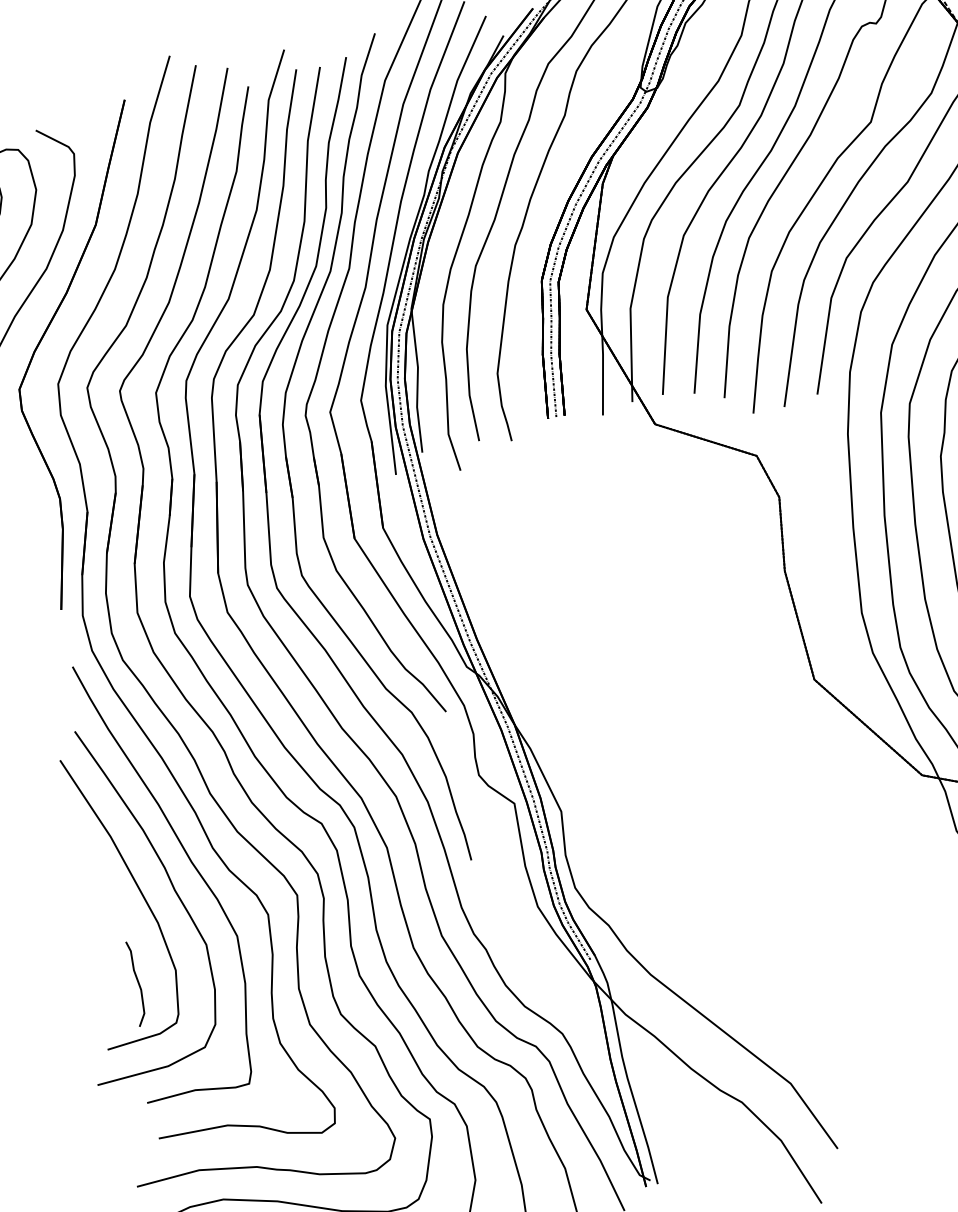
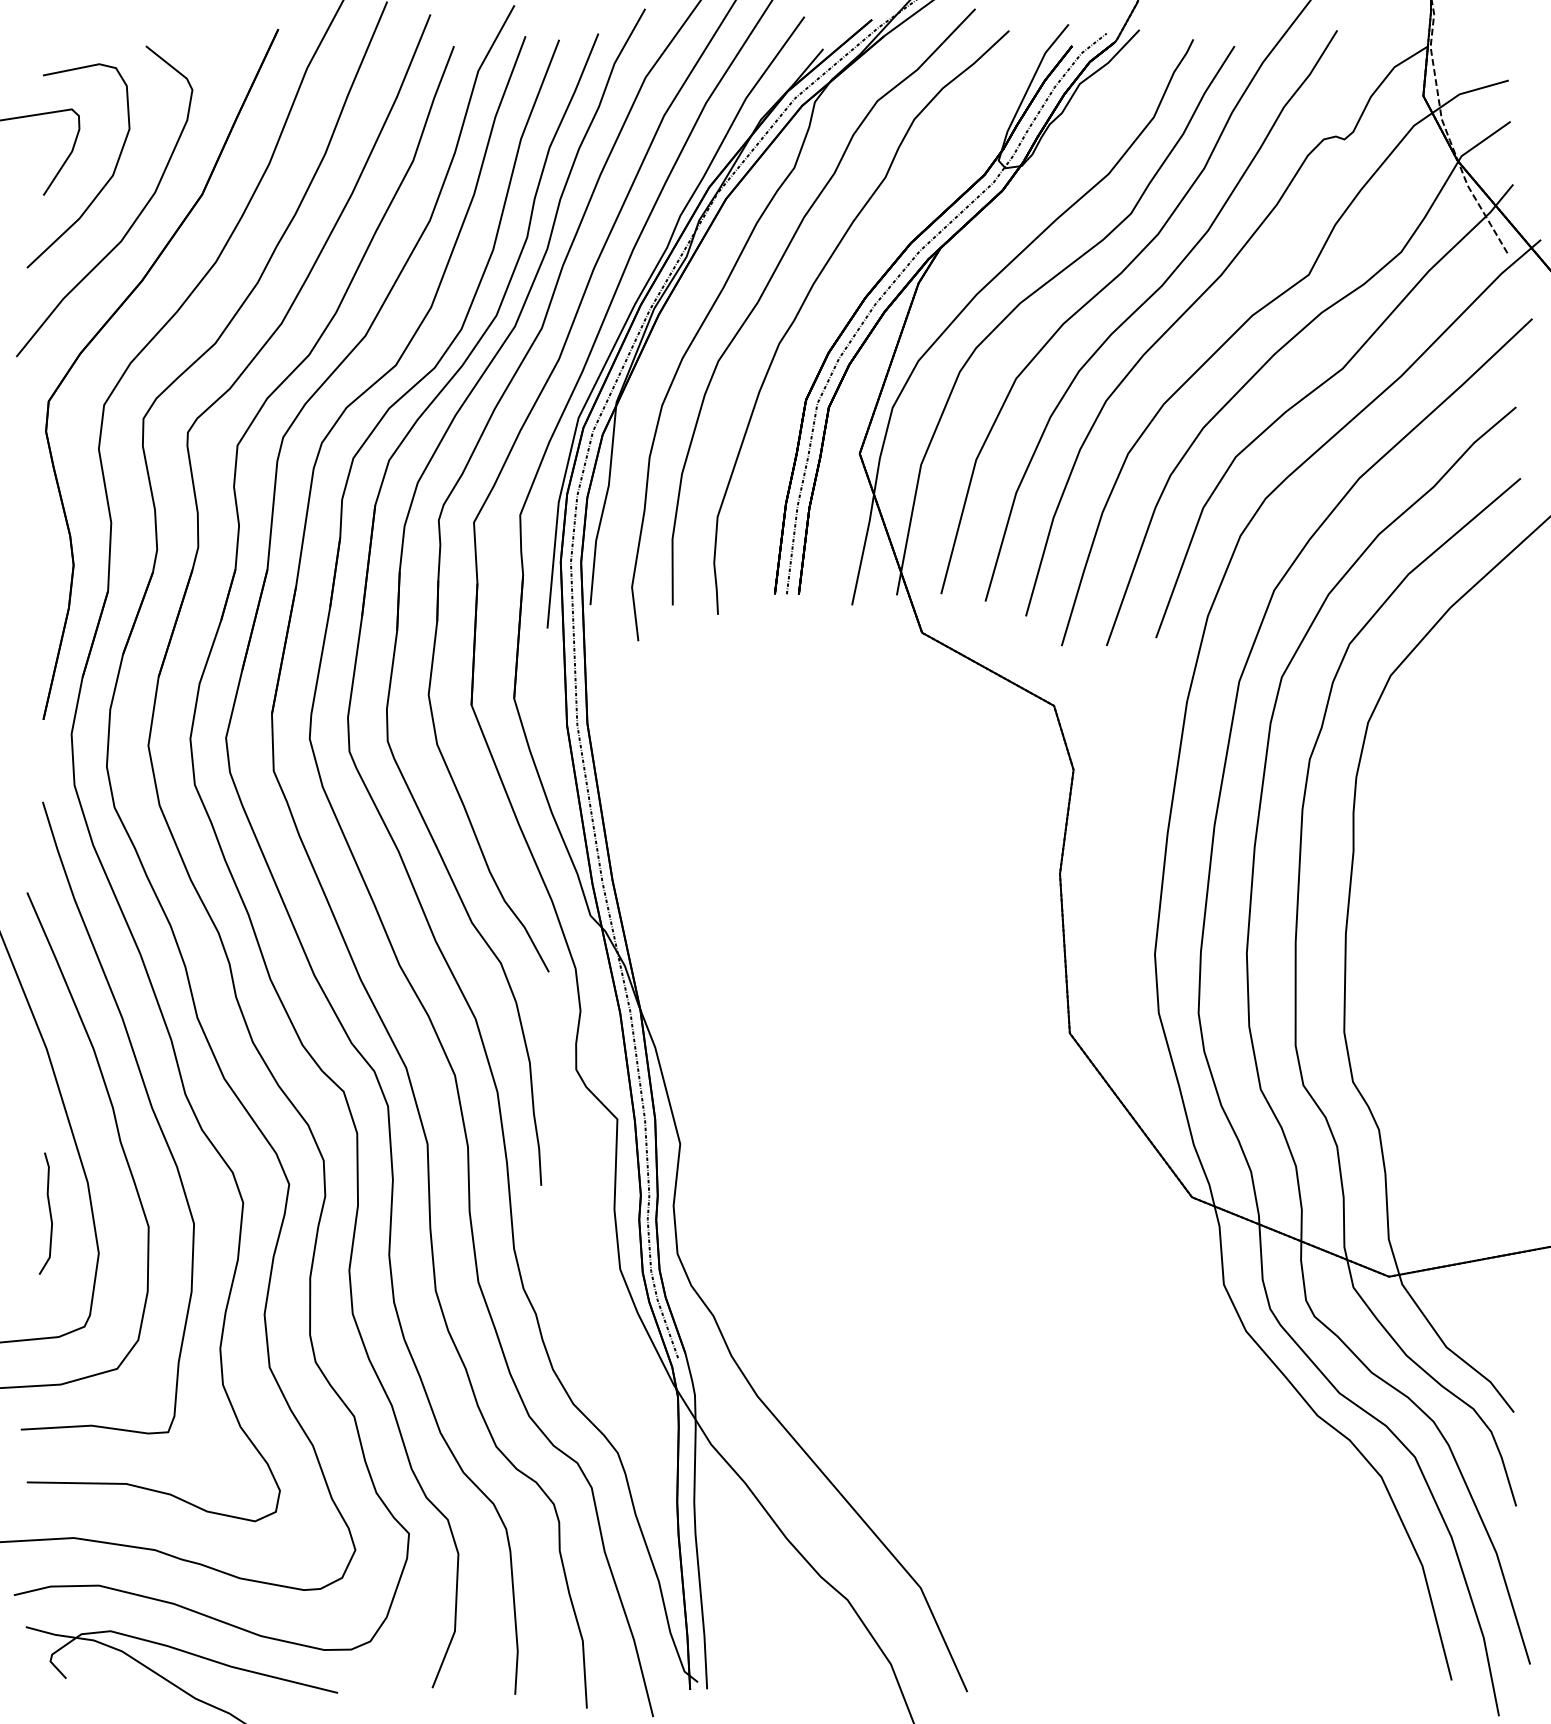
curve: (137, 983) -> (49, 1213), moved

